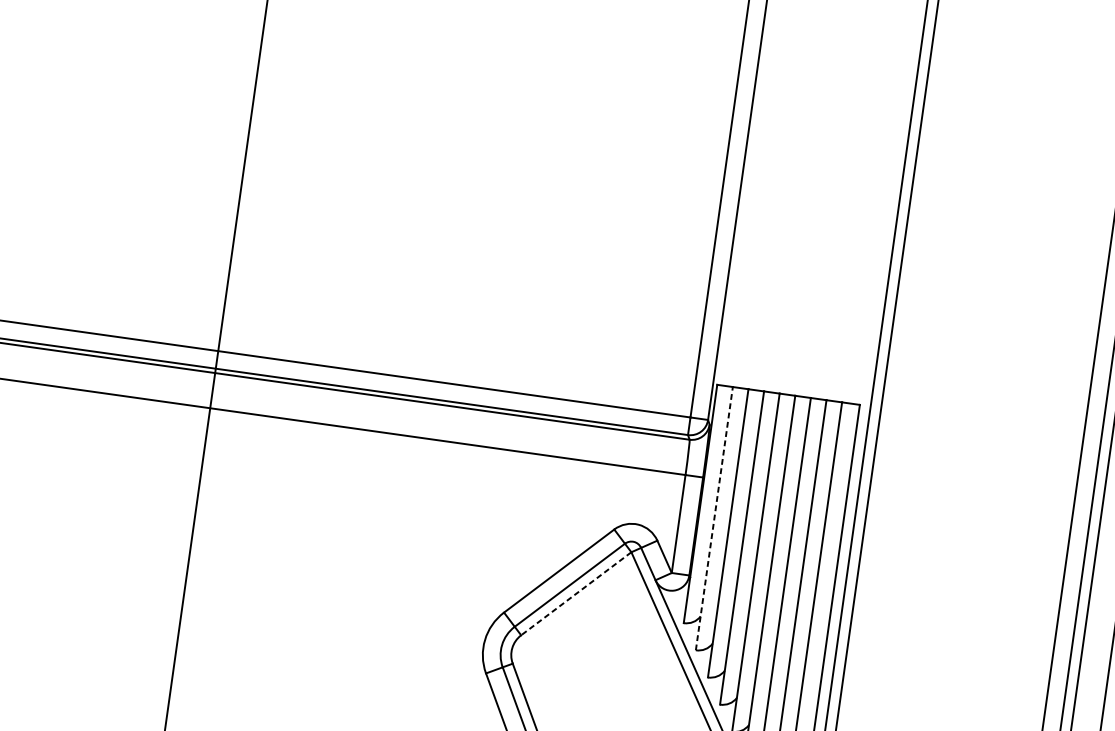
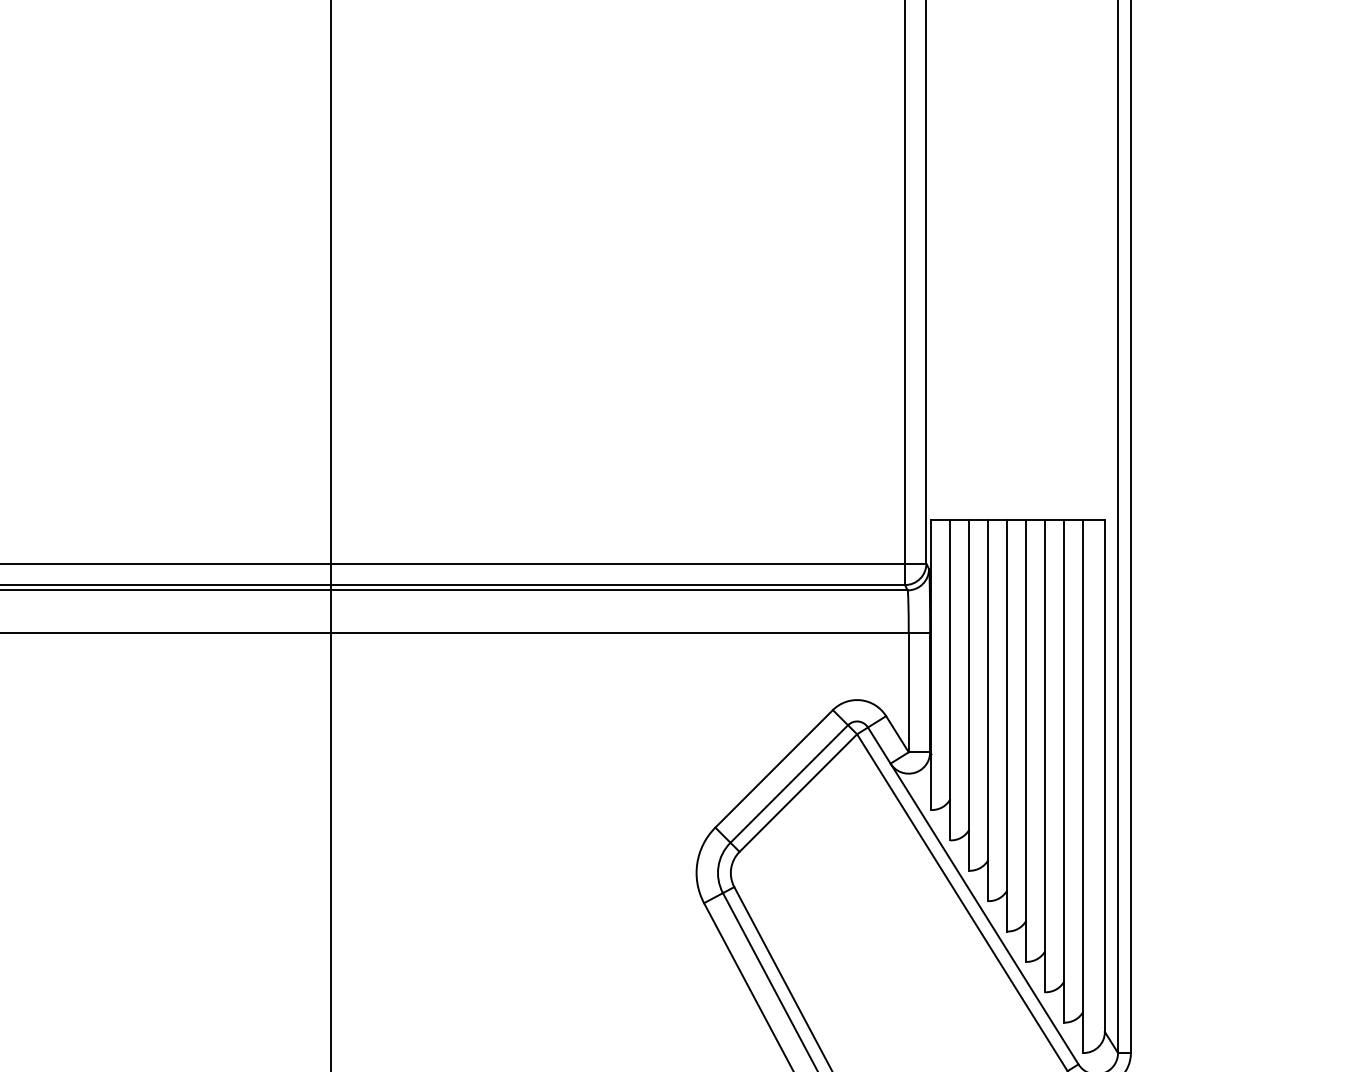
line: (714, 517) -> (950, 679), dashed -> solid
line: (576, 594) -> (798, 793), dashed -> solid

